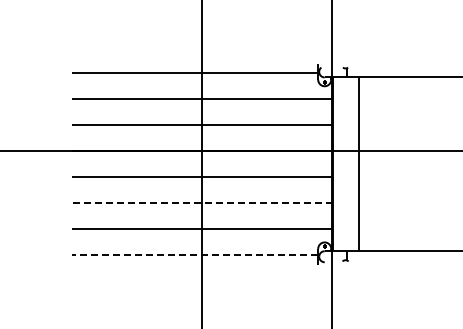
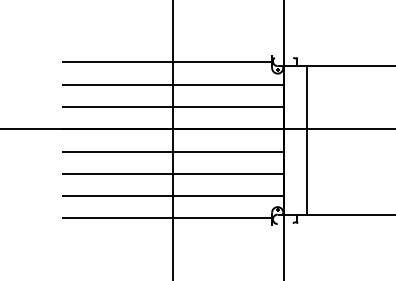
line: (201, 203) -> (172, 173), dashed -> solid
line: (195, 255) -> (167, 218), dashed -> solid

